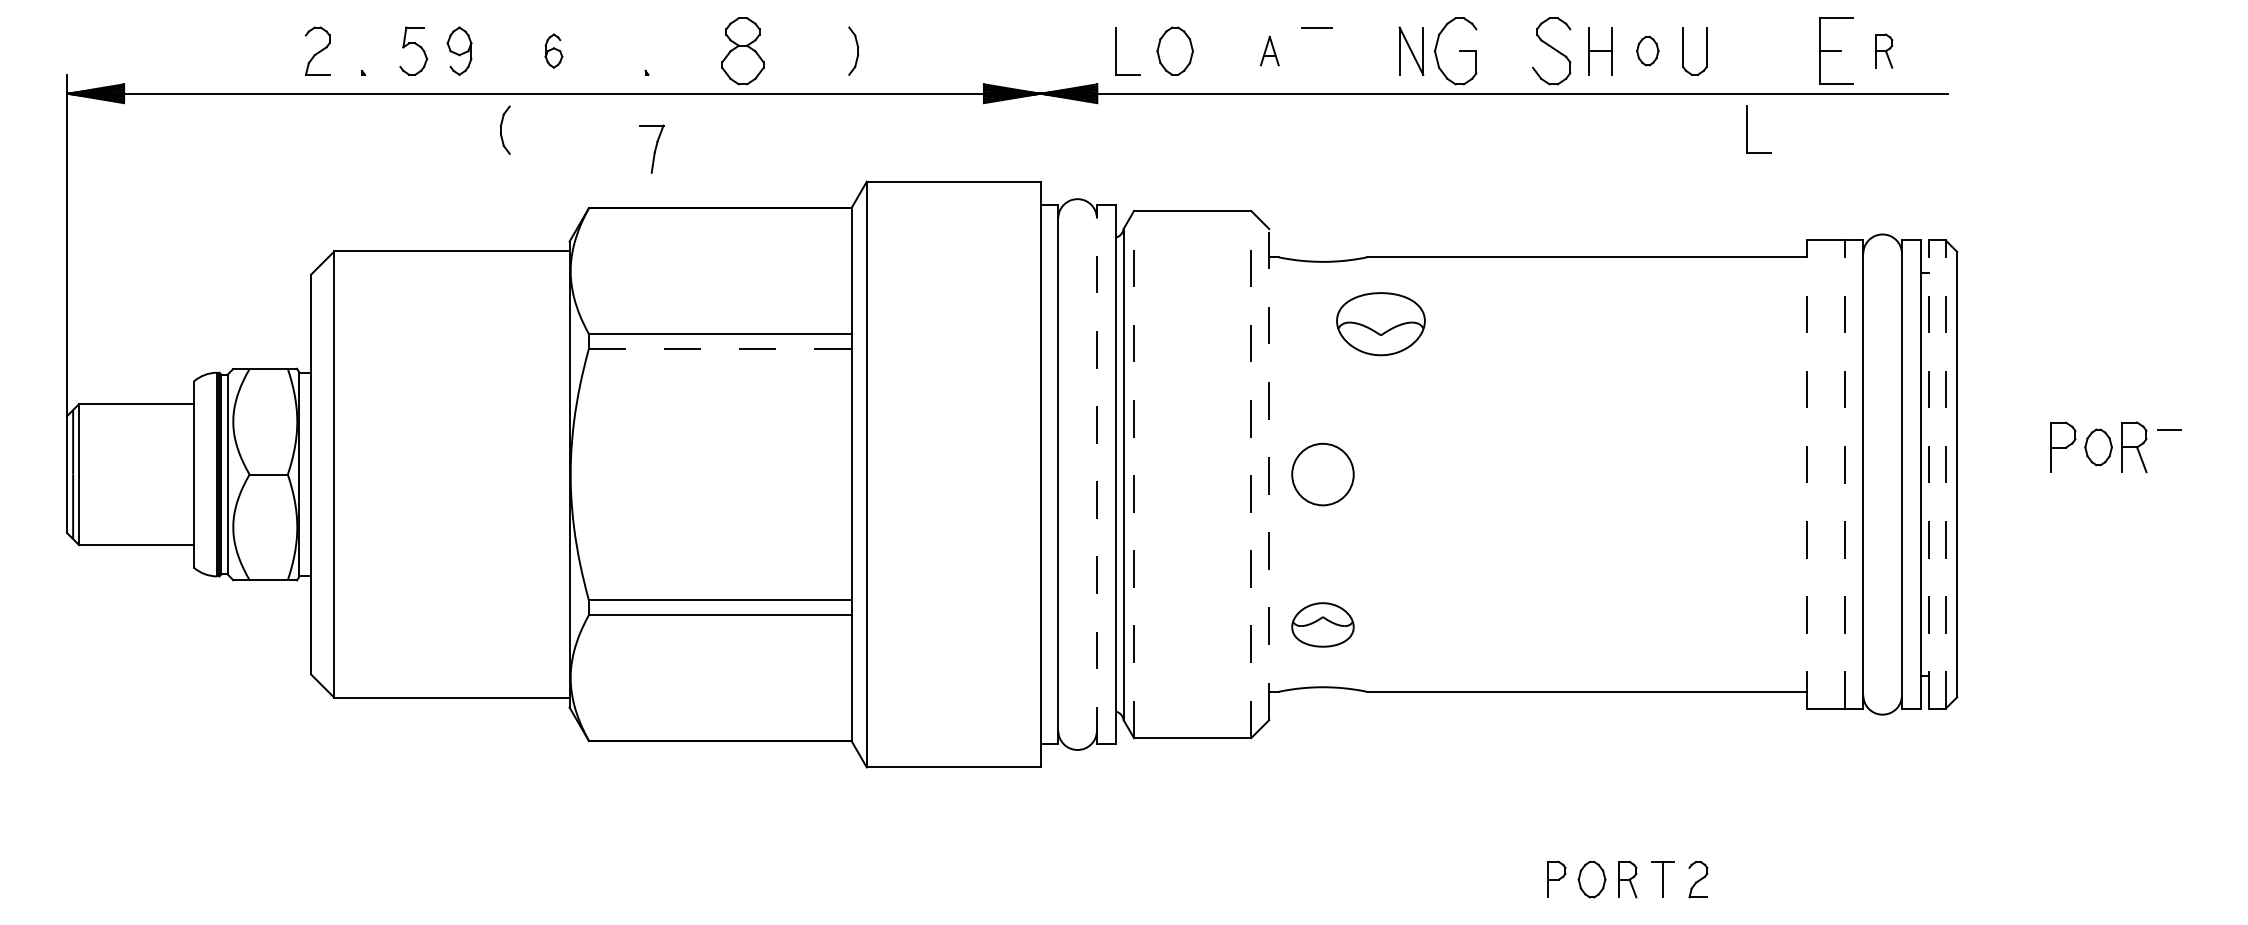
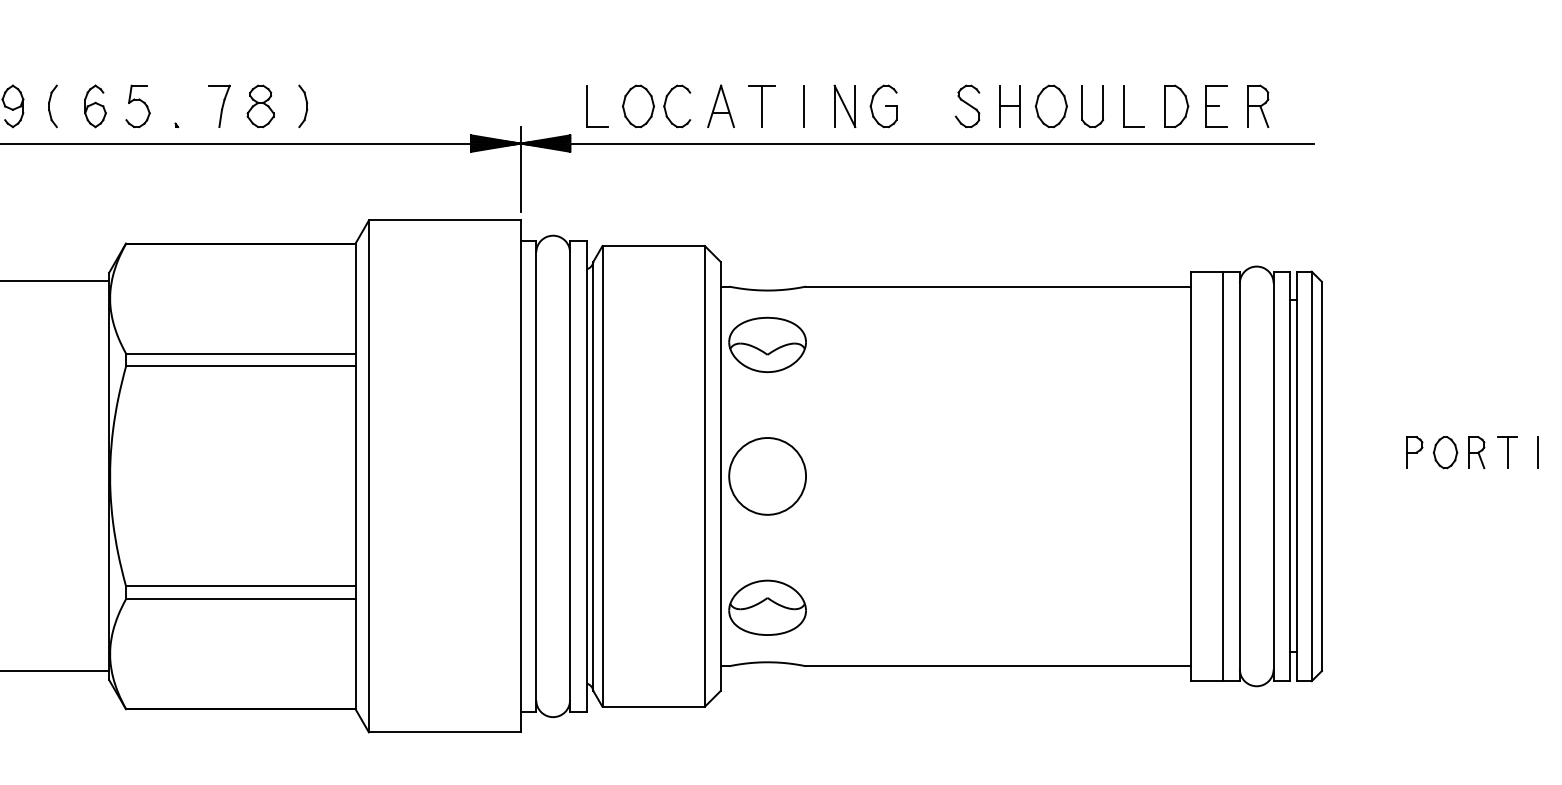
part: (1207, 45) -> (666, 101), added
part: (553, 50) -> (95, 105), size x1.43
part: (602, 50) -> (137, 105), added
part: (742, 50) -> (260, 105), size x0.71
part: (853, 50) -> (303, 105), moved
part: (1269, 50) -> (720, 105), size x1.67
line: (1316, 50) -> (761, 105), added
line: (1364, 50) -> (803, 105), added
part: (1455, 50) -> (883, 105), size x0.71
part: (1551, 50) -> (967, 105), size x0.71
part: (1647, 50) -> (1051, 105), size x1.67
part: (1791, 50) -> (1177, 105), added
part: (1883, 50) -> (1257, 105), size x1.43
part: (1836, 51) -> (1216, 106), size x0.71
line: (1040, 123) -> (520, 169), added
part: (504, 129) -> (52, 105), moved
part: (1747, 129) -> (1123, 106), moved
part: (651, 148) -> (219, 105), moved
part: (1380, 324) -> (767, 345), moved
line: (719, 348) -> (240, 366), dashed -> solid
part: (2063, 446) -> (1414, 451), size x0.71
part: (2133, 447) -> (1476, 452), size x0.71
line: (2169, 447) -> (1507, 452), added
line: (2204, 447) -> (1538, 452), added
line: (1096, 474) -> (569, 476), dashed -> solid
line: (1134, 474) -> (602, 476), dashed -> solid
line: (1251, 474) -> (705, 476), dashed -> solid
line: (1269, 474) -> (720, 476), dashed -> solid
circle: (1322, 474) -> (767, 476), size x1.43
line: (1806, 474) -> (1190, 476), dashed -> solid
line: (1844, 474) -> (1223, 476), dashed -> solid
line: (1928, 474) -> (1296, 476), dashed -> solid
line: (1945, 474) -> (1311, 476), dashed -> solid
part: (1322, 624) -> (767, 607), size x1.43

